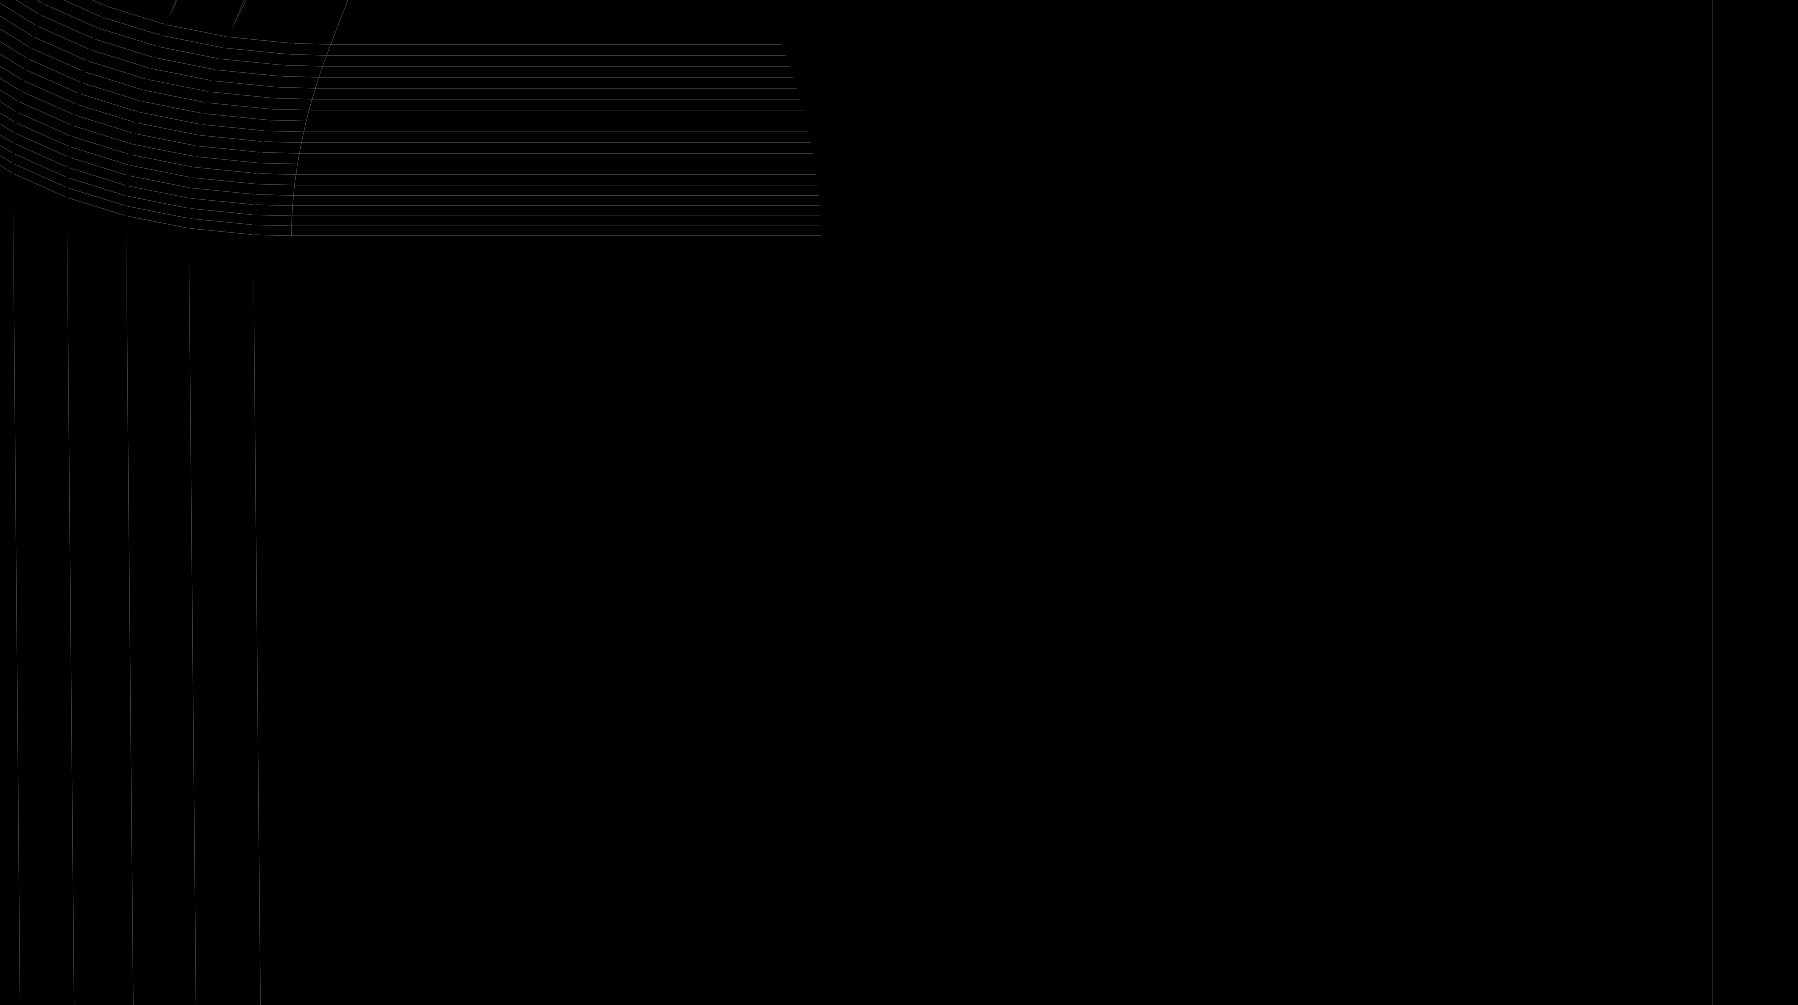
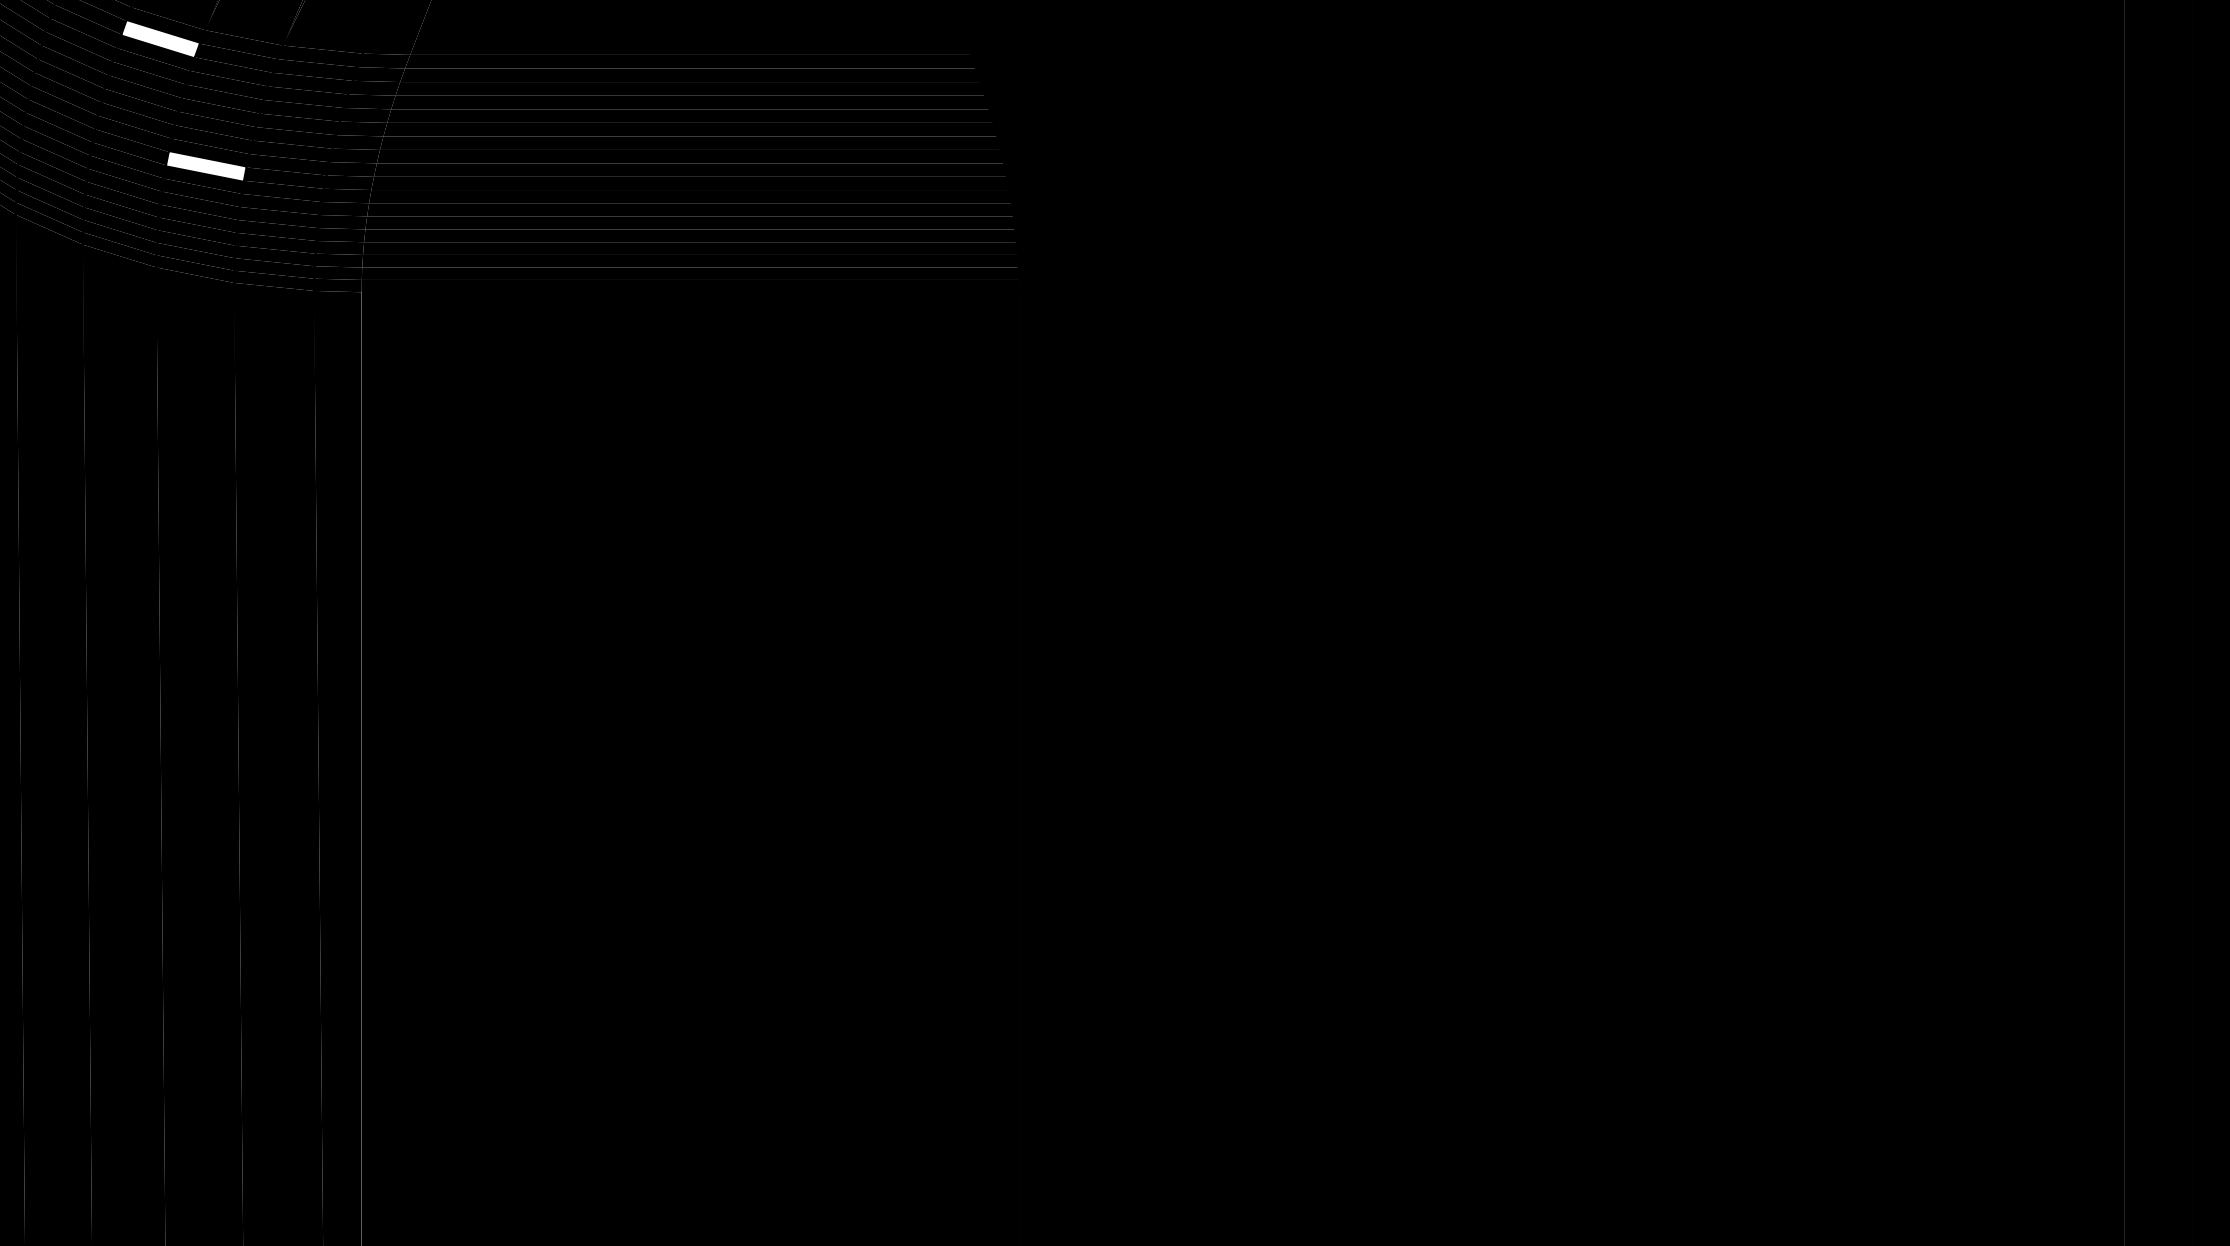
fill: (129, 31) -> (160, 38), removed
fill: (166, 134) -> (206, 166), removed

